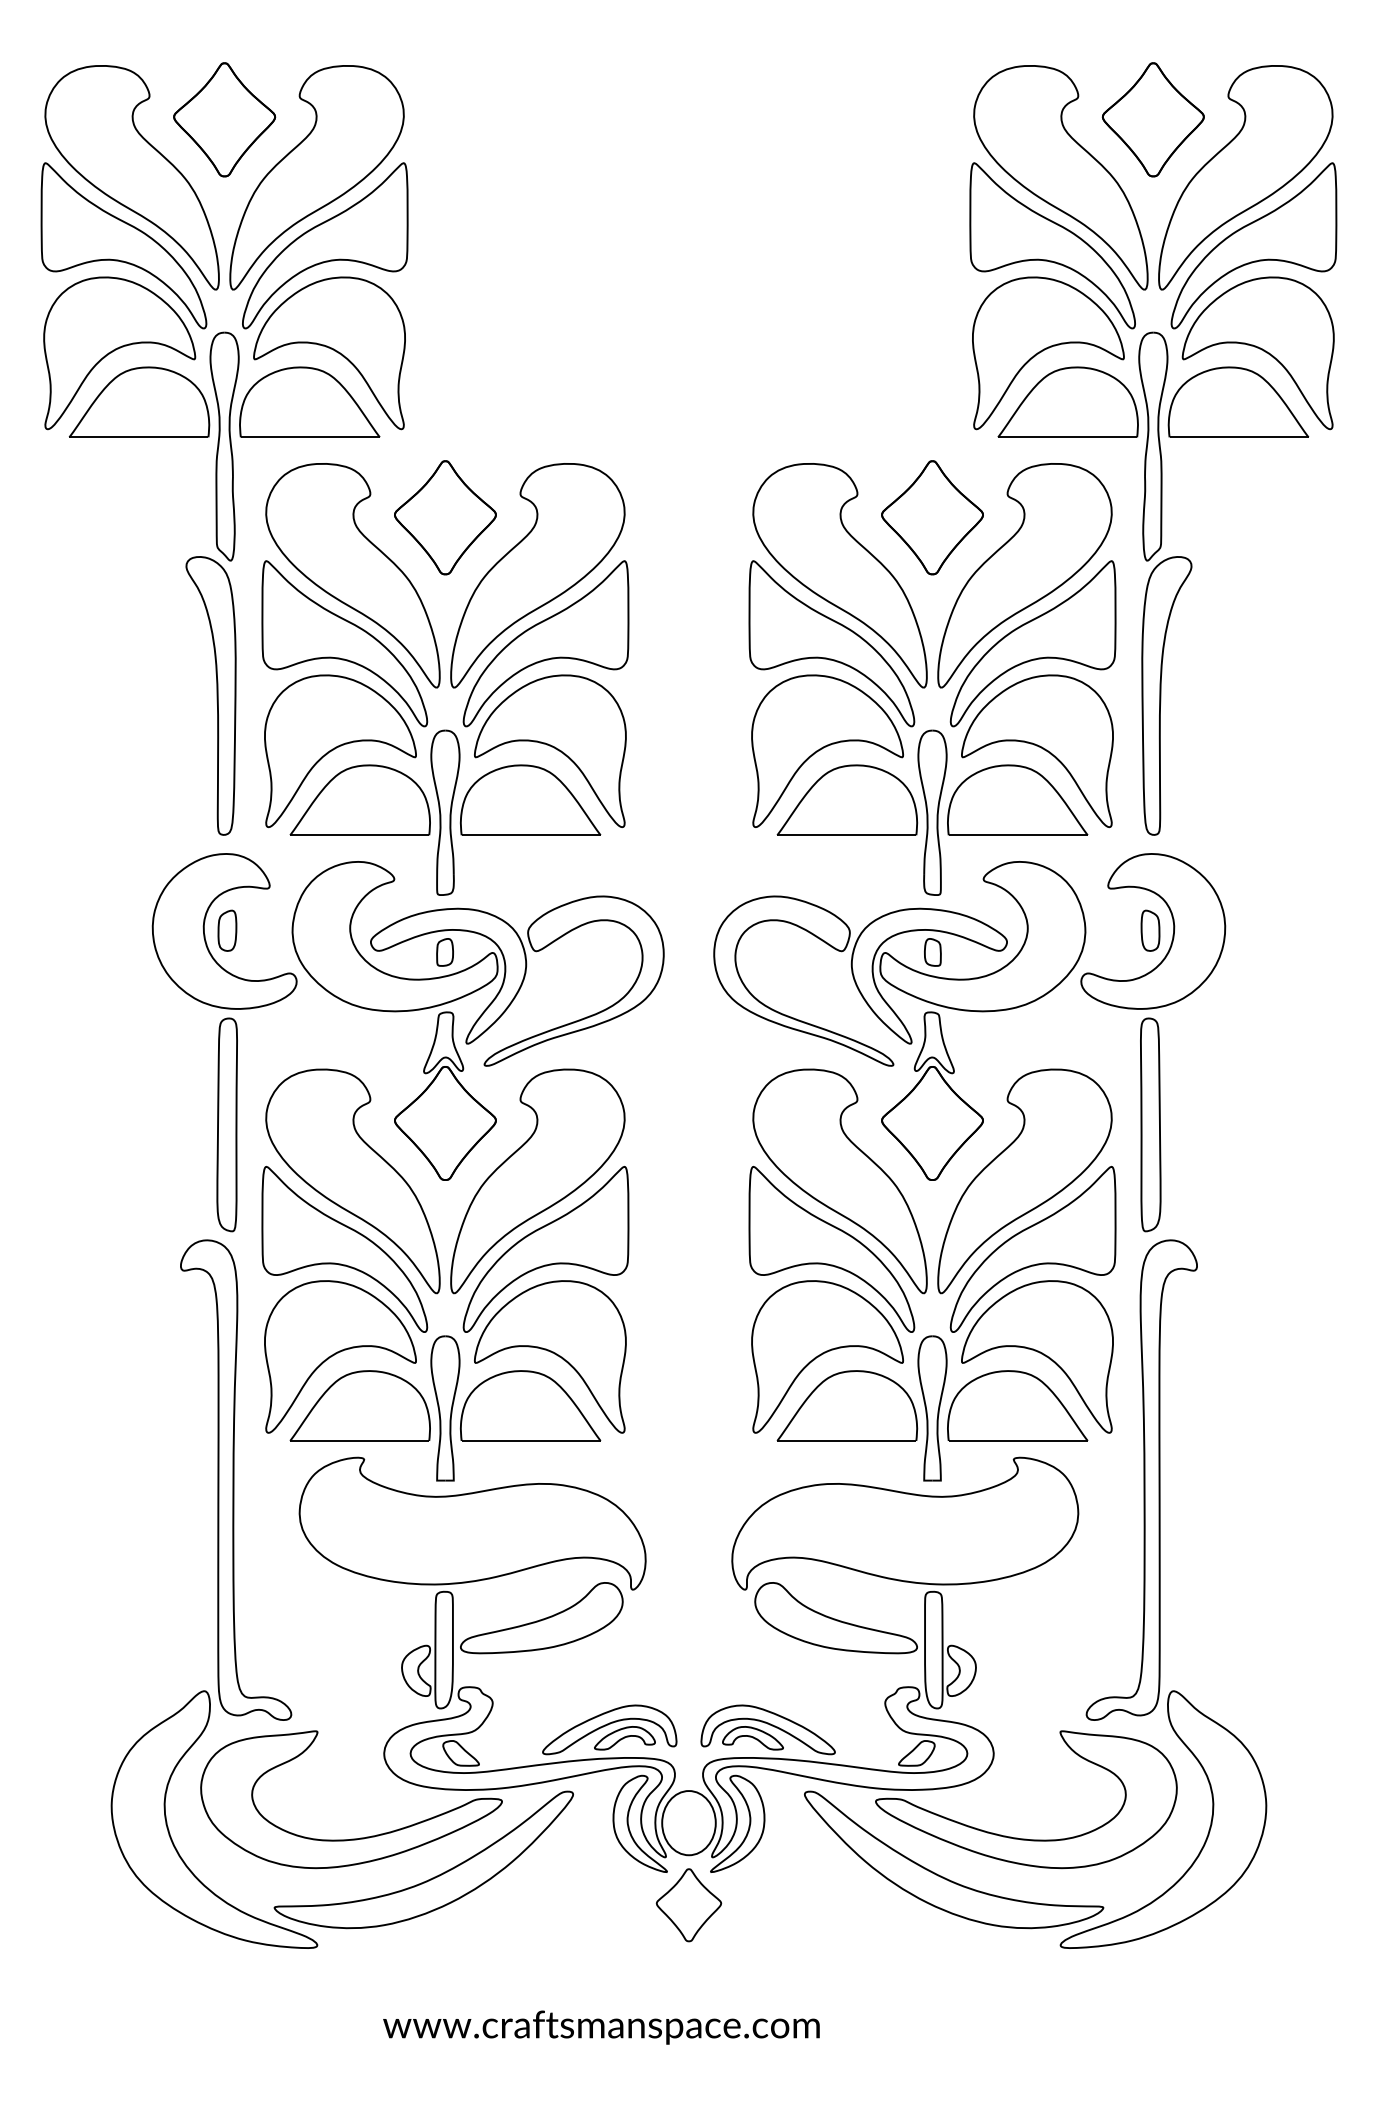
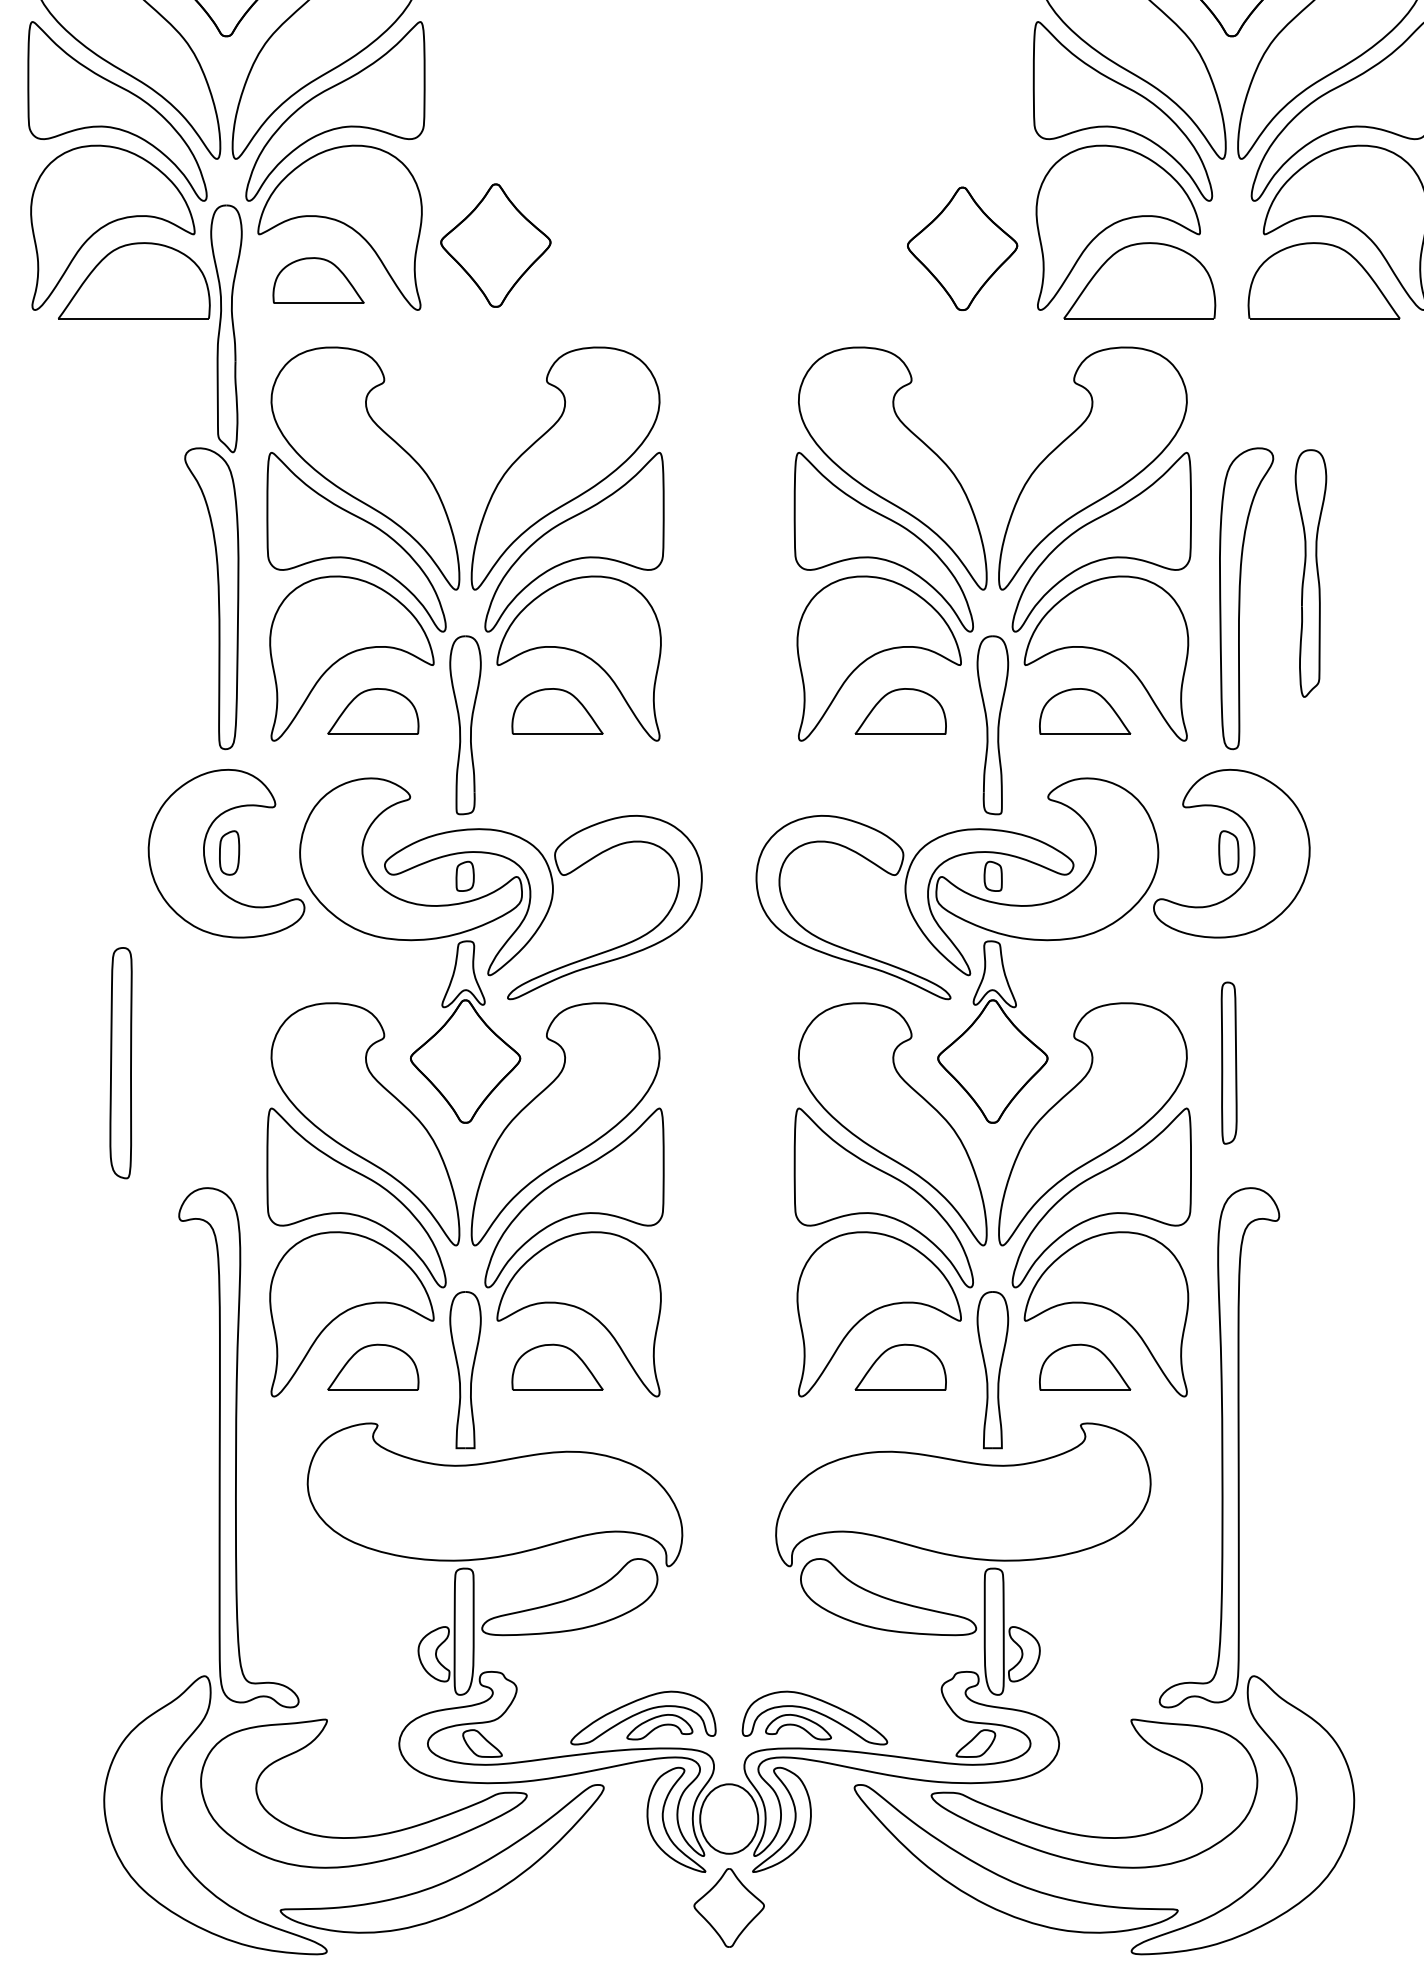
part: (309, 401) -> (318, 279), size x0.6
part: (1153, 446) -> (1311, 573), moved
part: (445, 517) -> (495, 245), moved
part: (932, 517) -> (962, 248), moved
part: (359, 799) -> (372, 710), size x0.6
part: (530, 799) -> (557, 710), size x0.6
part: (847, 799) -> (900, 710), size x0.6
part: (1017, 799) -> (1084, 710), size x0.6
part: (226, 1124) -> (120, 1062), moved
part: (1150, 1124) -> (1228, 1062), size x0.7
part: (359, 1405) -> (372, 1366), size x0.6
part: (530, 1405) -> (557, 1366), size x0.6
part: (847, 1405) -> (900, 1366), size x0.6
part: (1017, 1405) -> (1084, 1366), size x0.6

